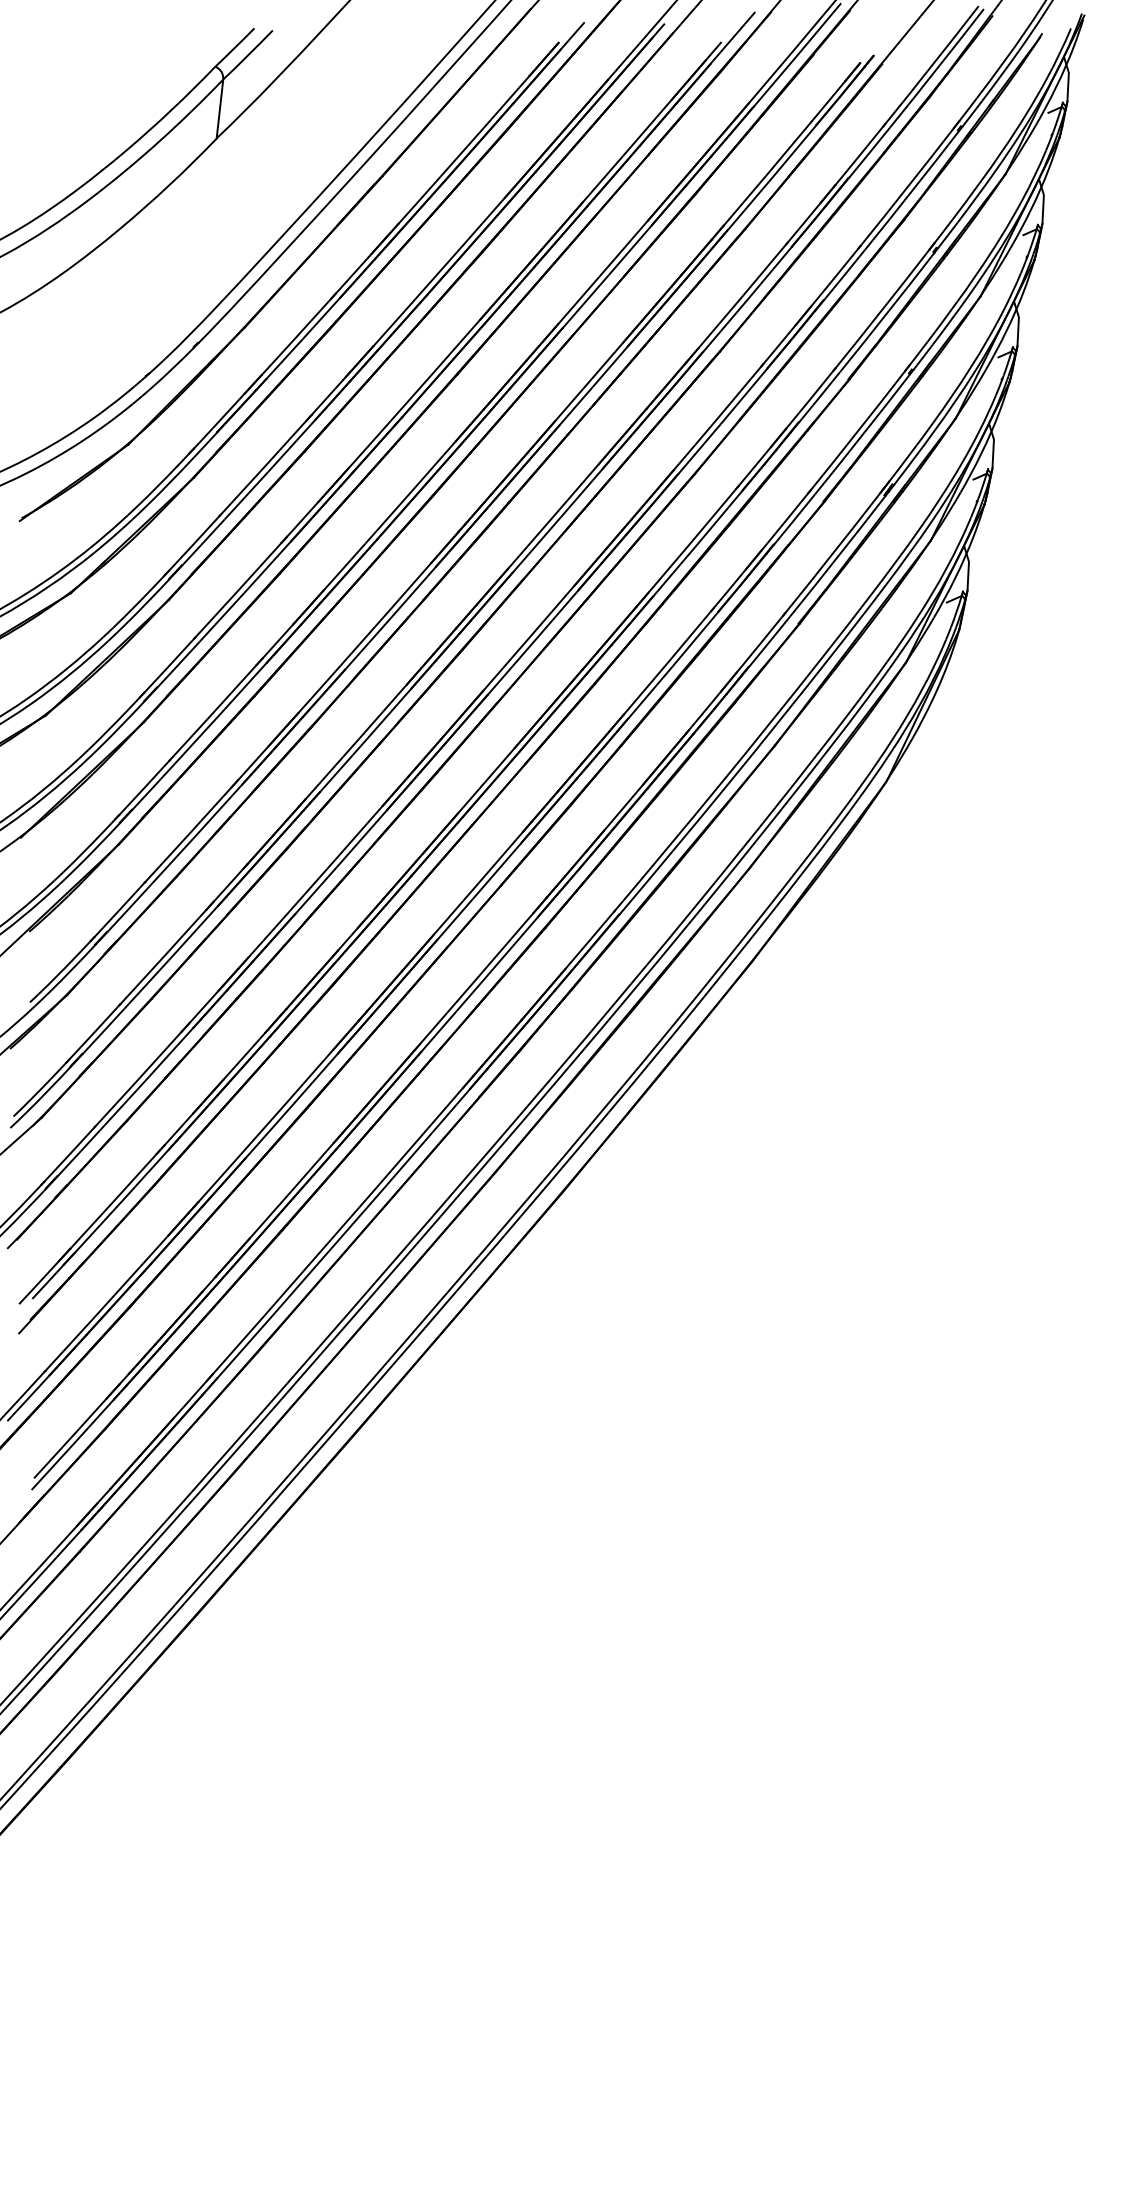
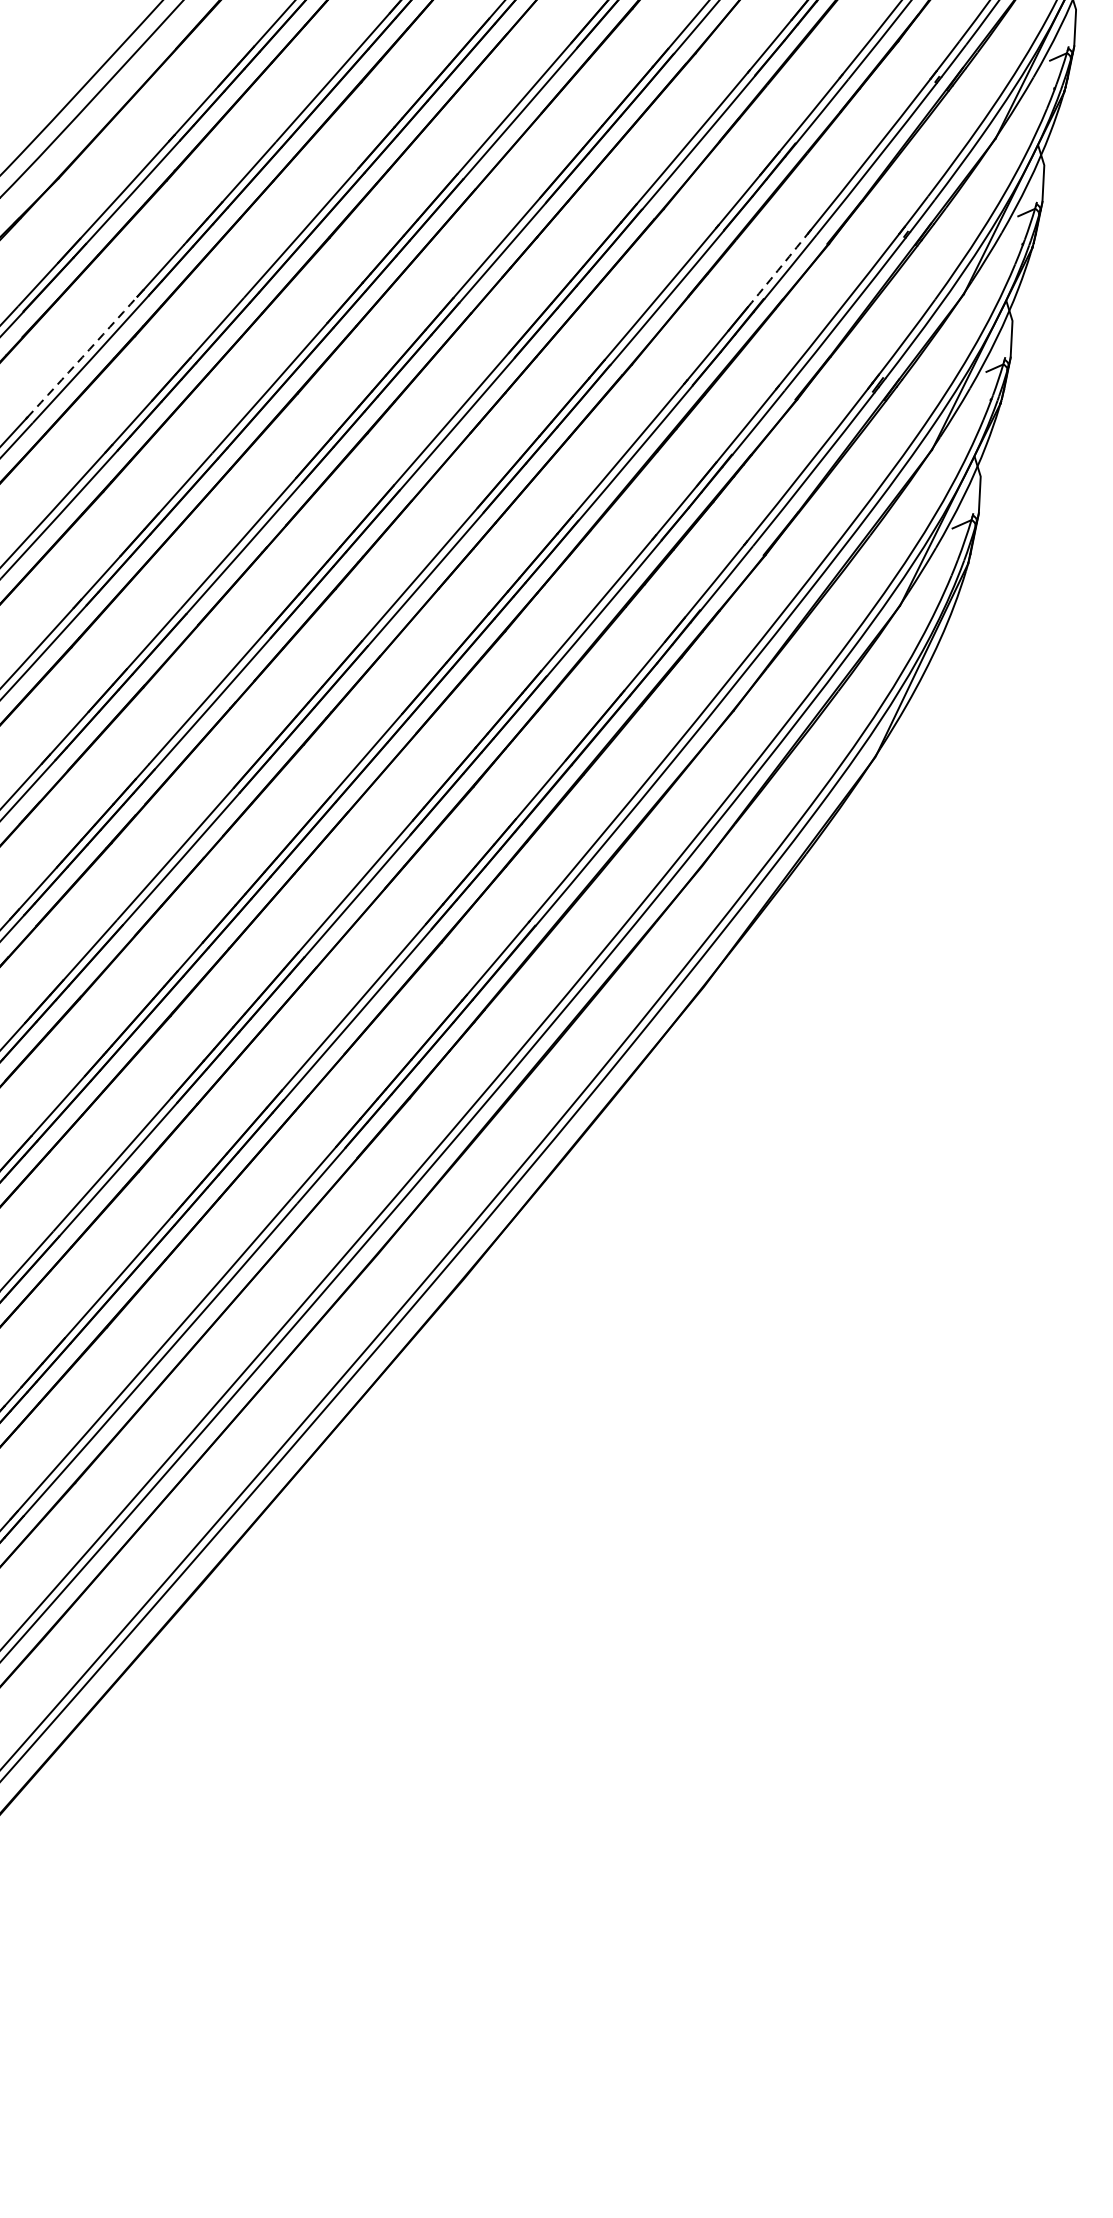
arc: (809, 399) -> (777, 269), solid -> dashed
arc: (263, 468) -> (82, 357), solid -> dashed

